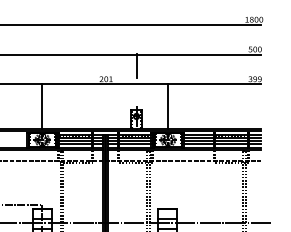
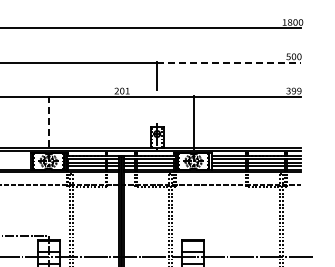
line: (199, 54) -> (229, 62), solid -> dashed
line: (42, 107) -> (48, 123), solid -> dashed

